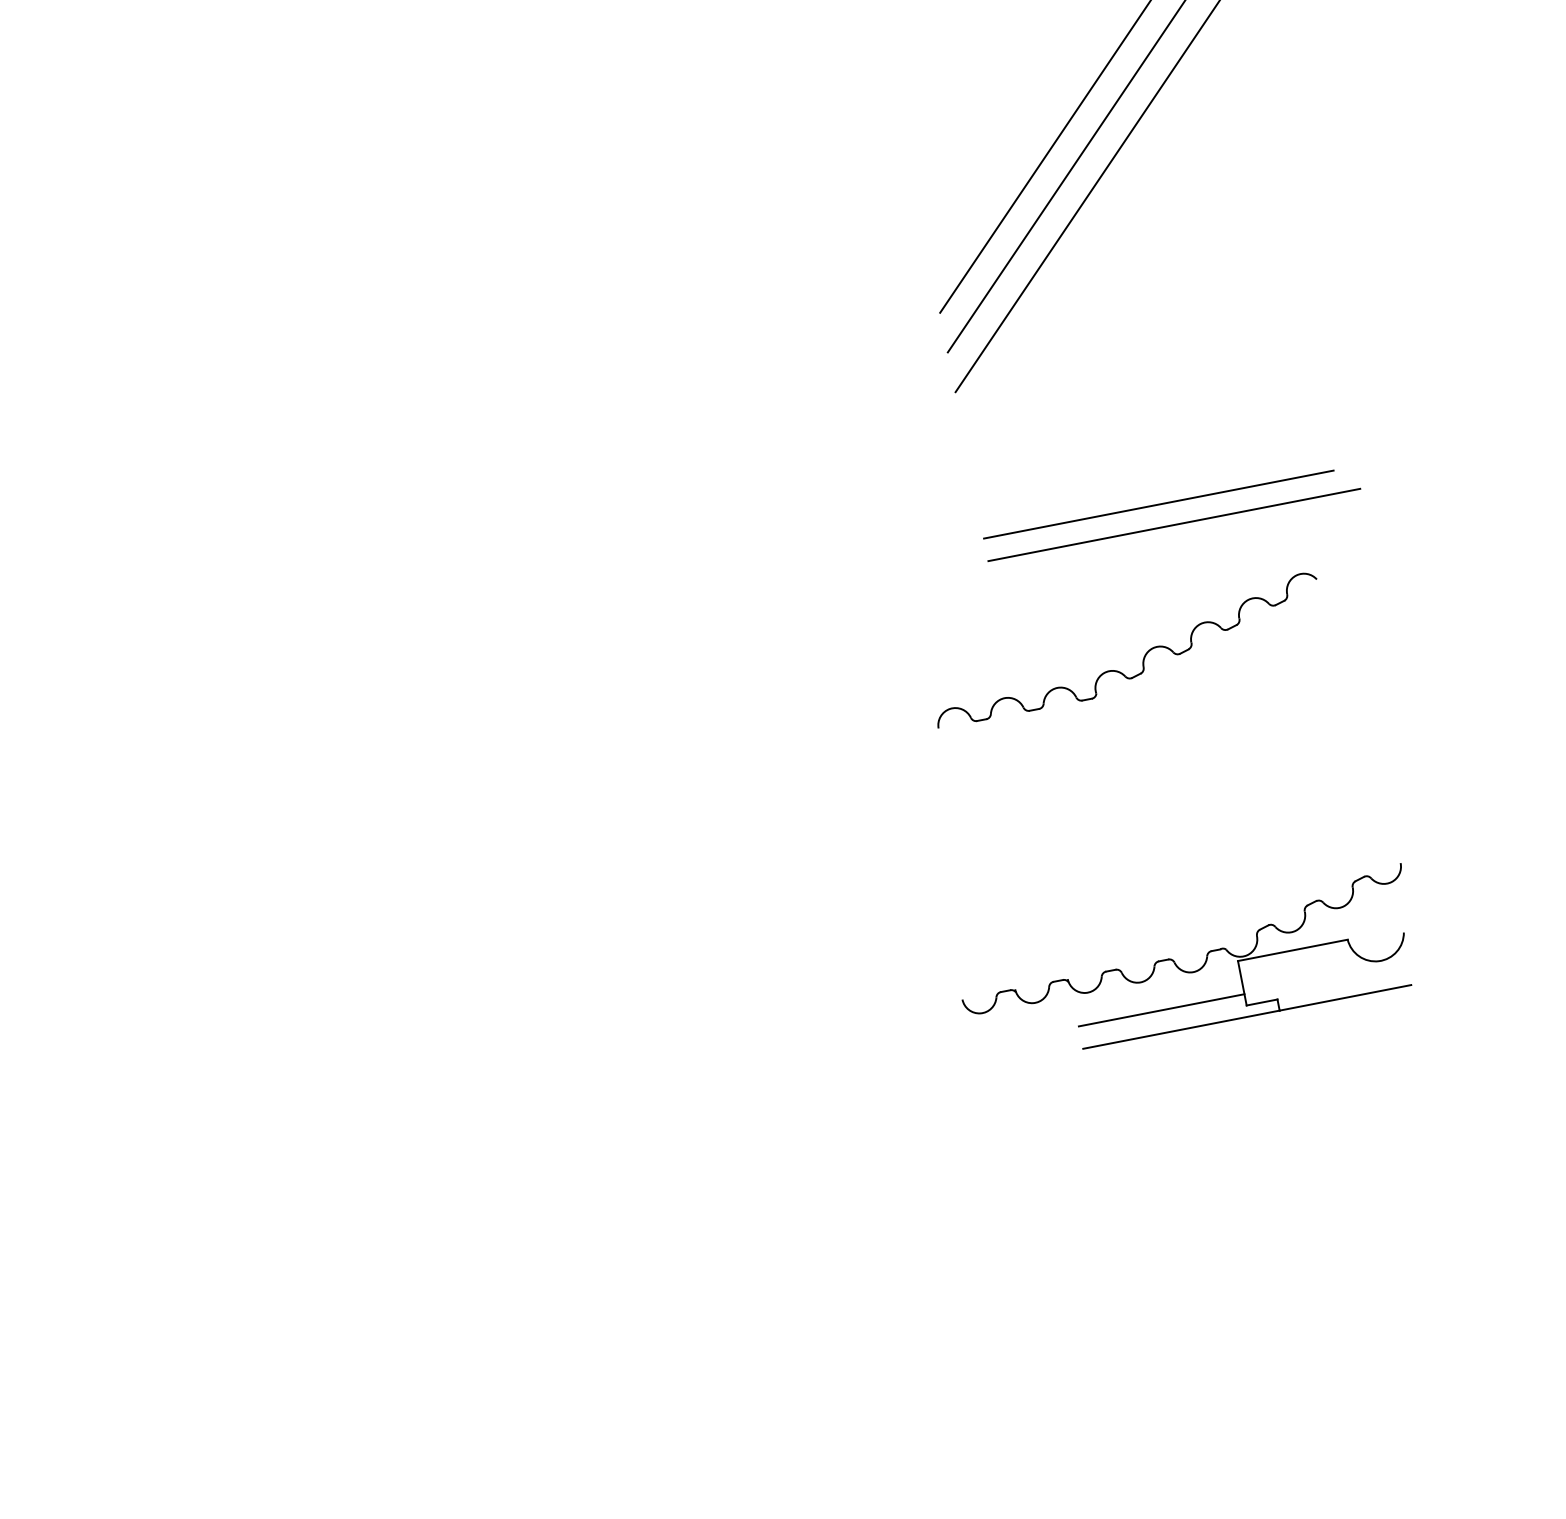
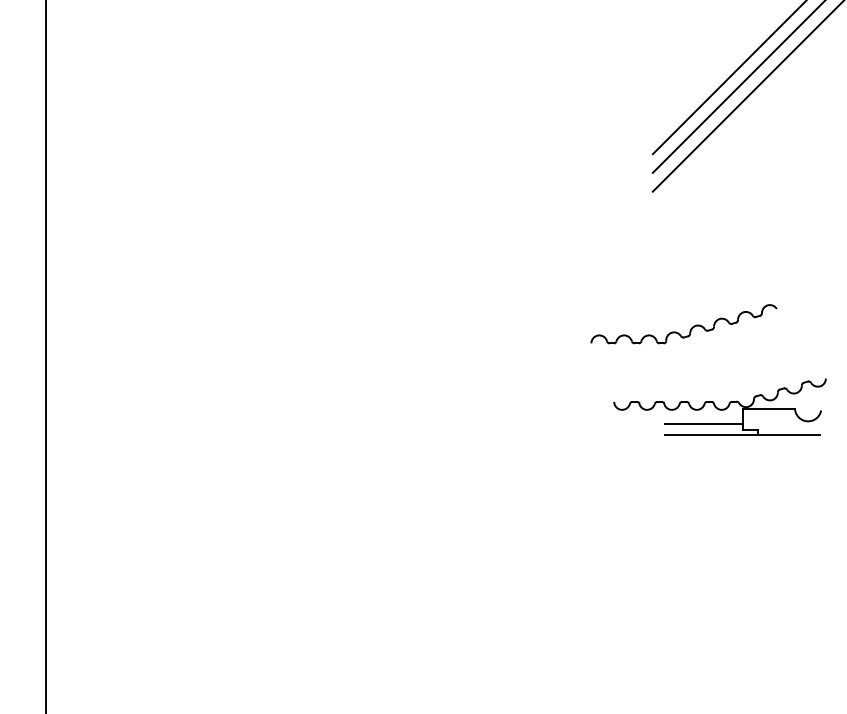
line: (1158, 503) -> (735, 260), removed
line: (1173, 524) -> (740, 271), removed
part: (1142, 656) -> (690, 328), moved
part: (1187, 965) -> (719, 406), moved

